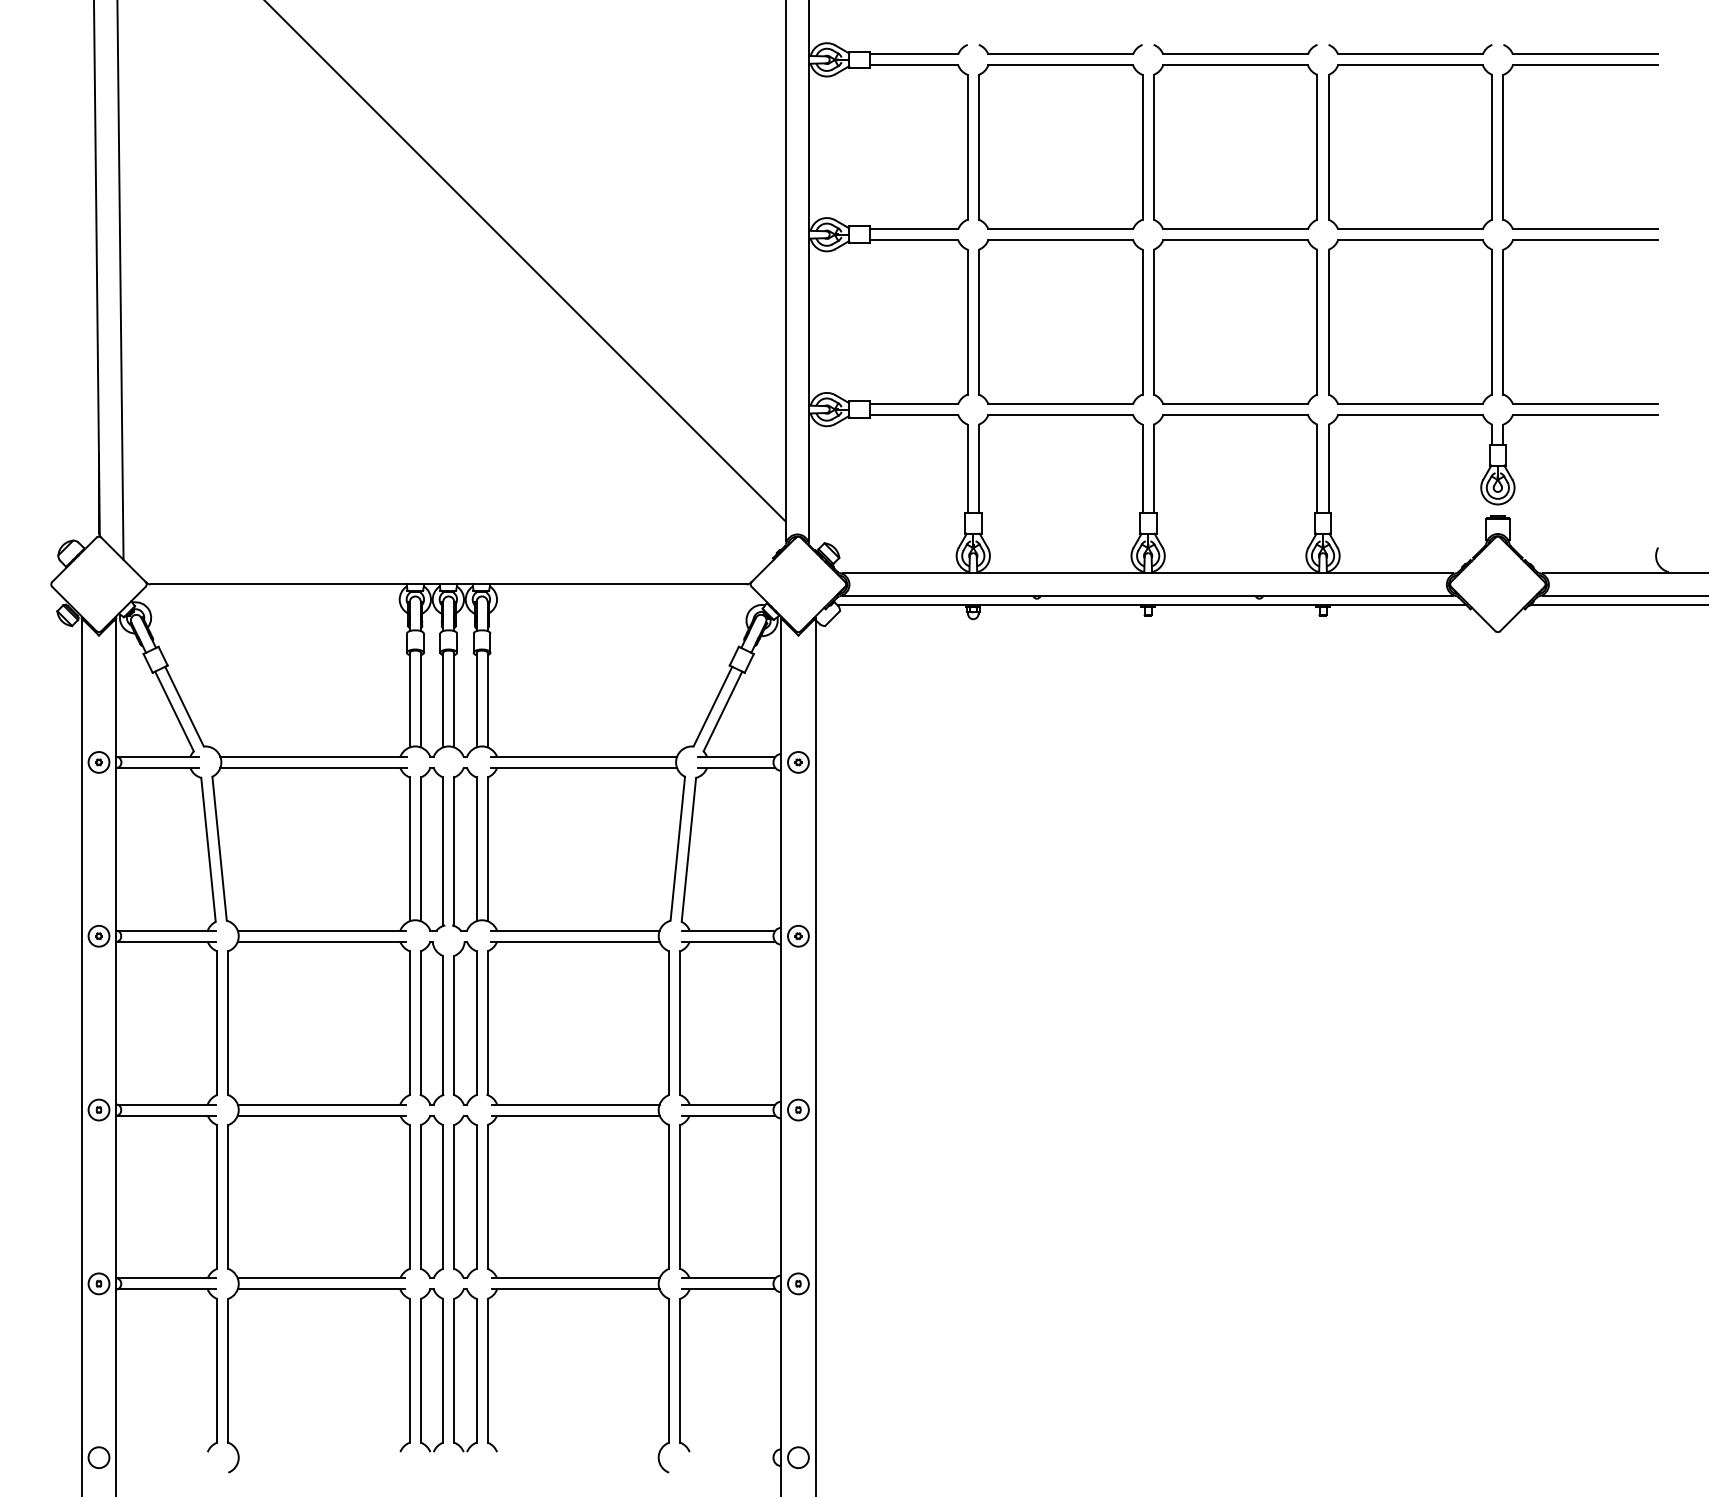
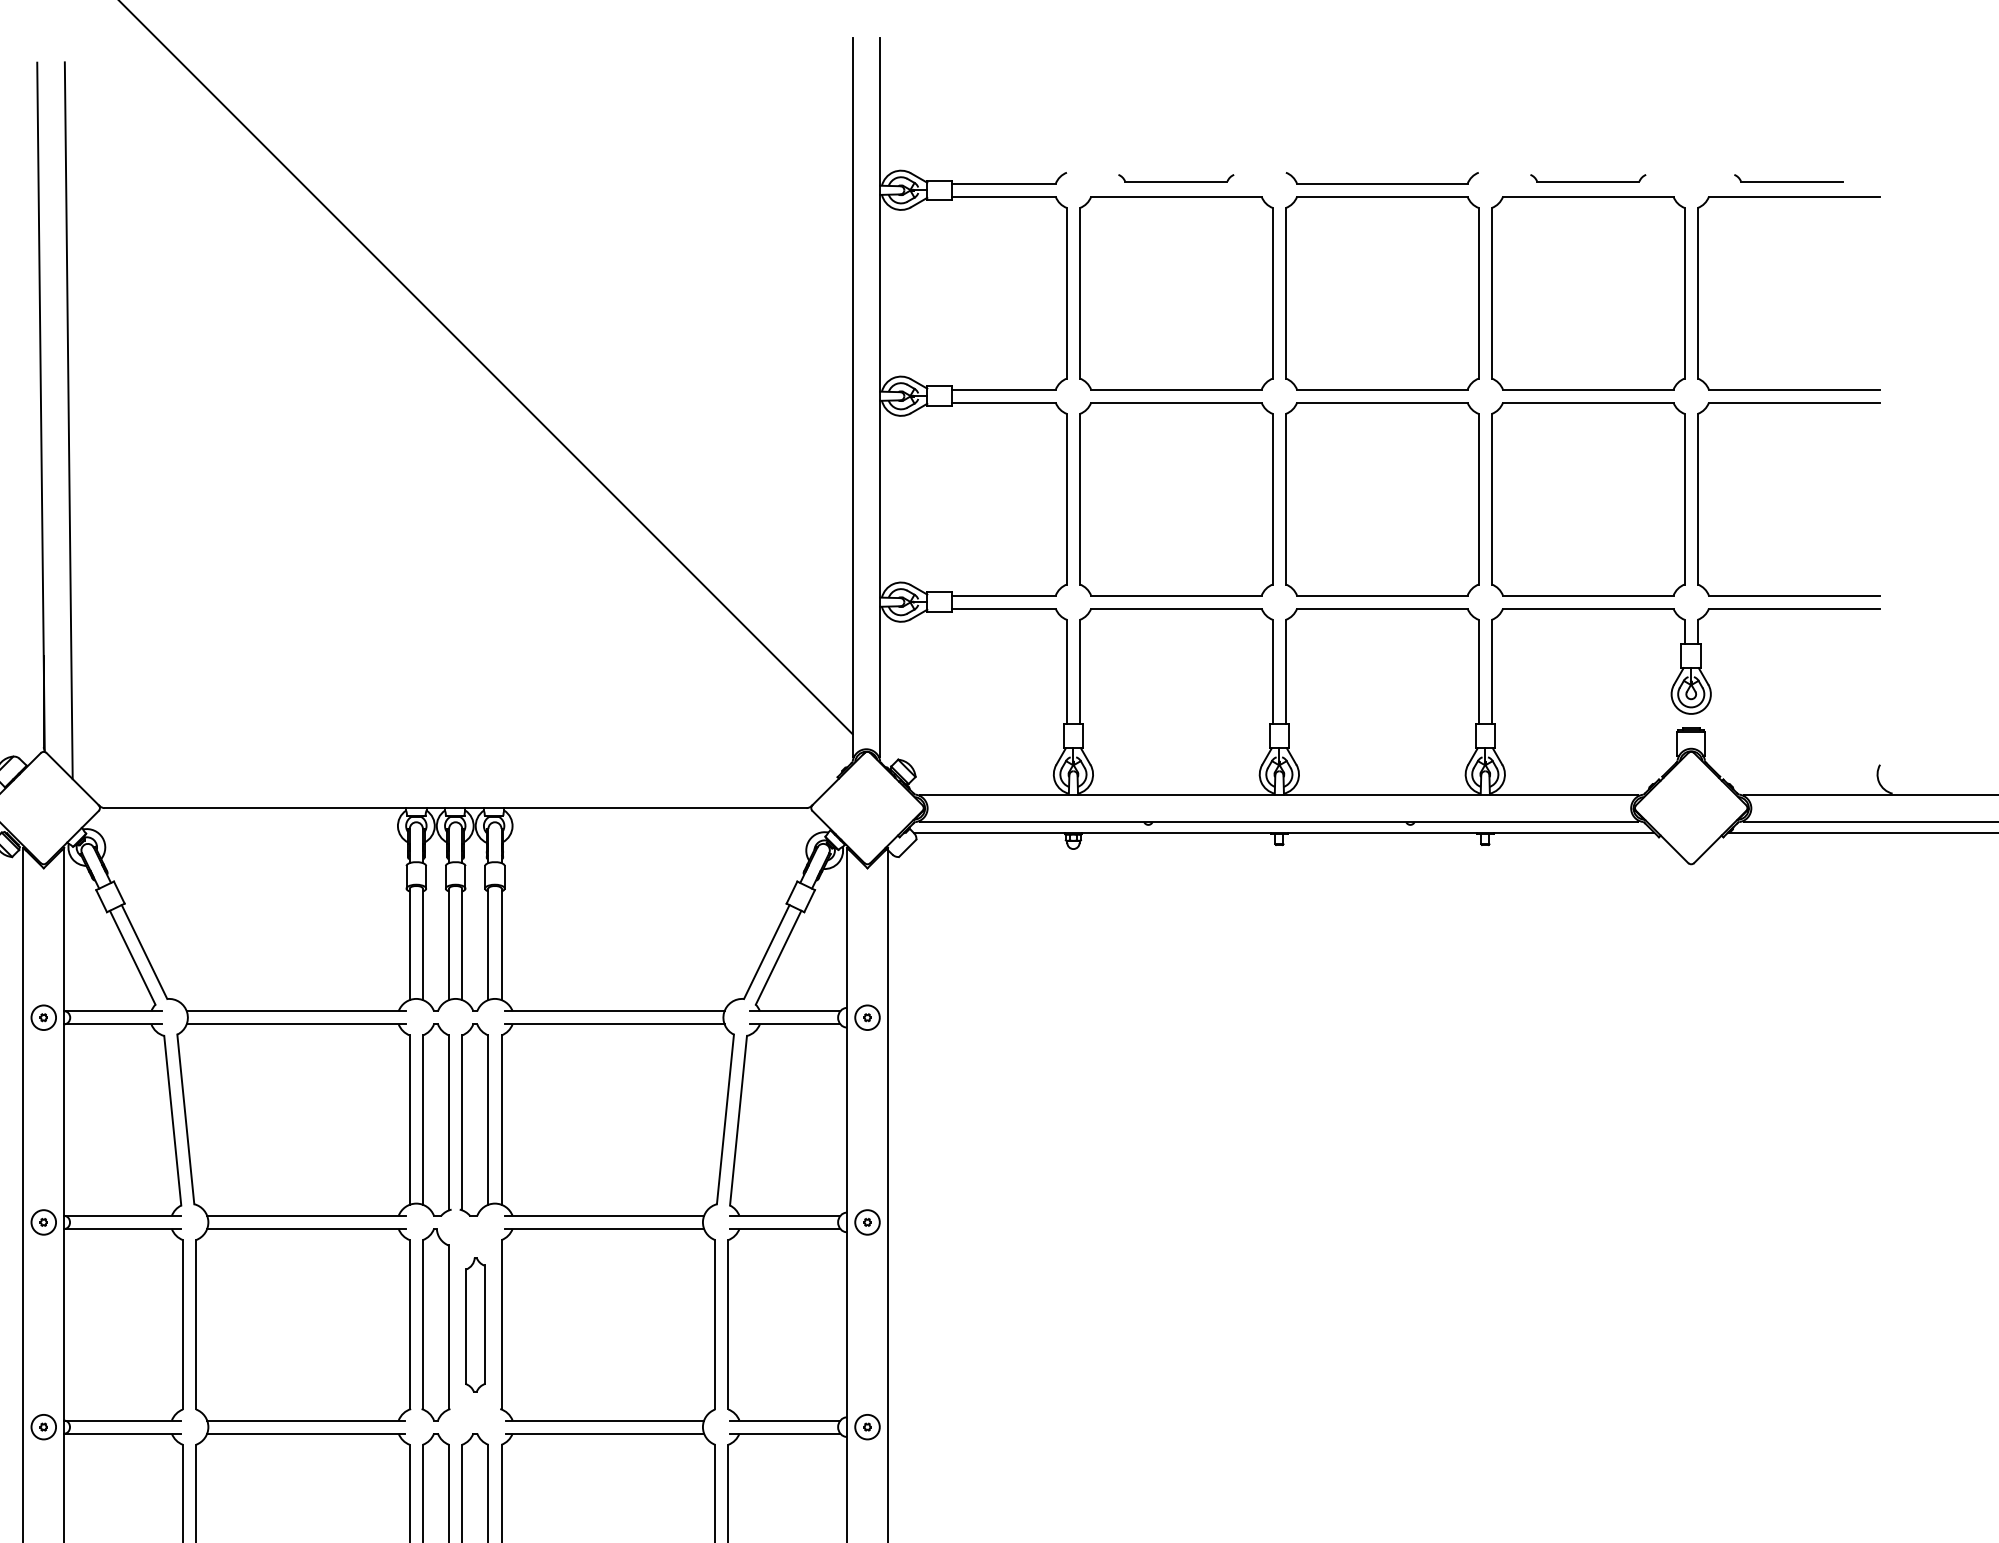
part: (1060, 49) -> (1176, 178), size x0.6
part: (1410, 49) -> (1588, 178), size x0.6
part: (1580, 49) -> (1788, 178), size x0.6
part: (465, 1023) -> (475, 1325), size x0.7

